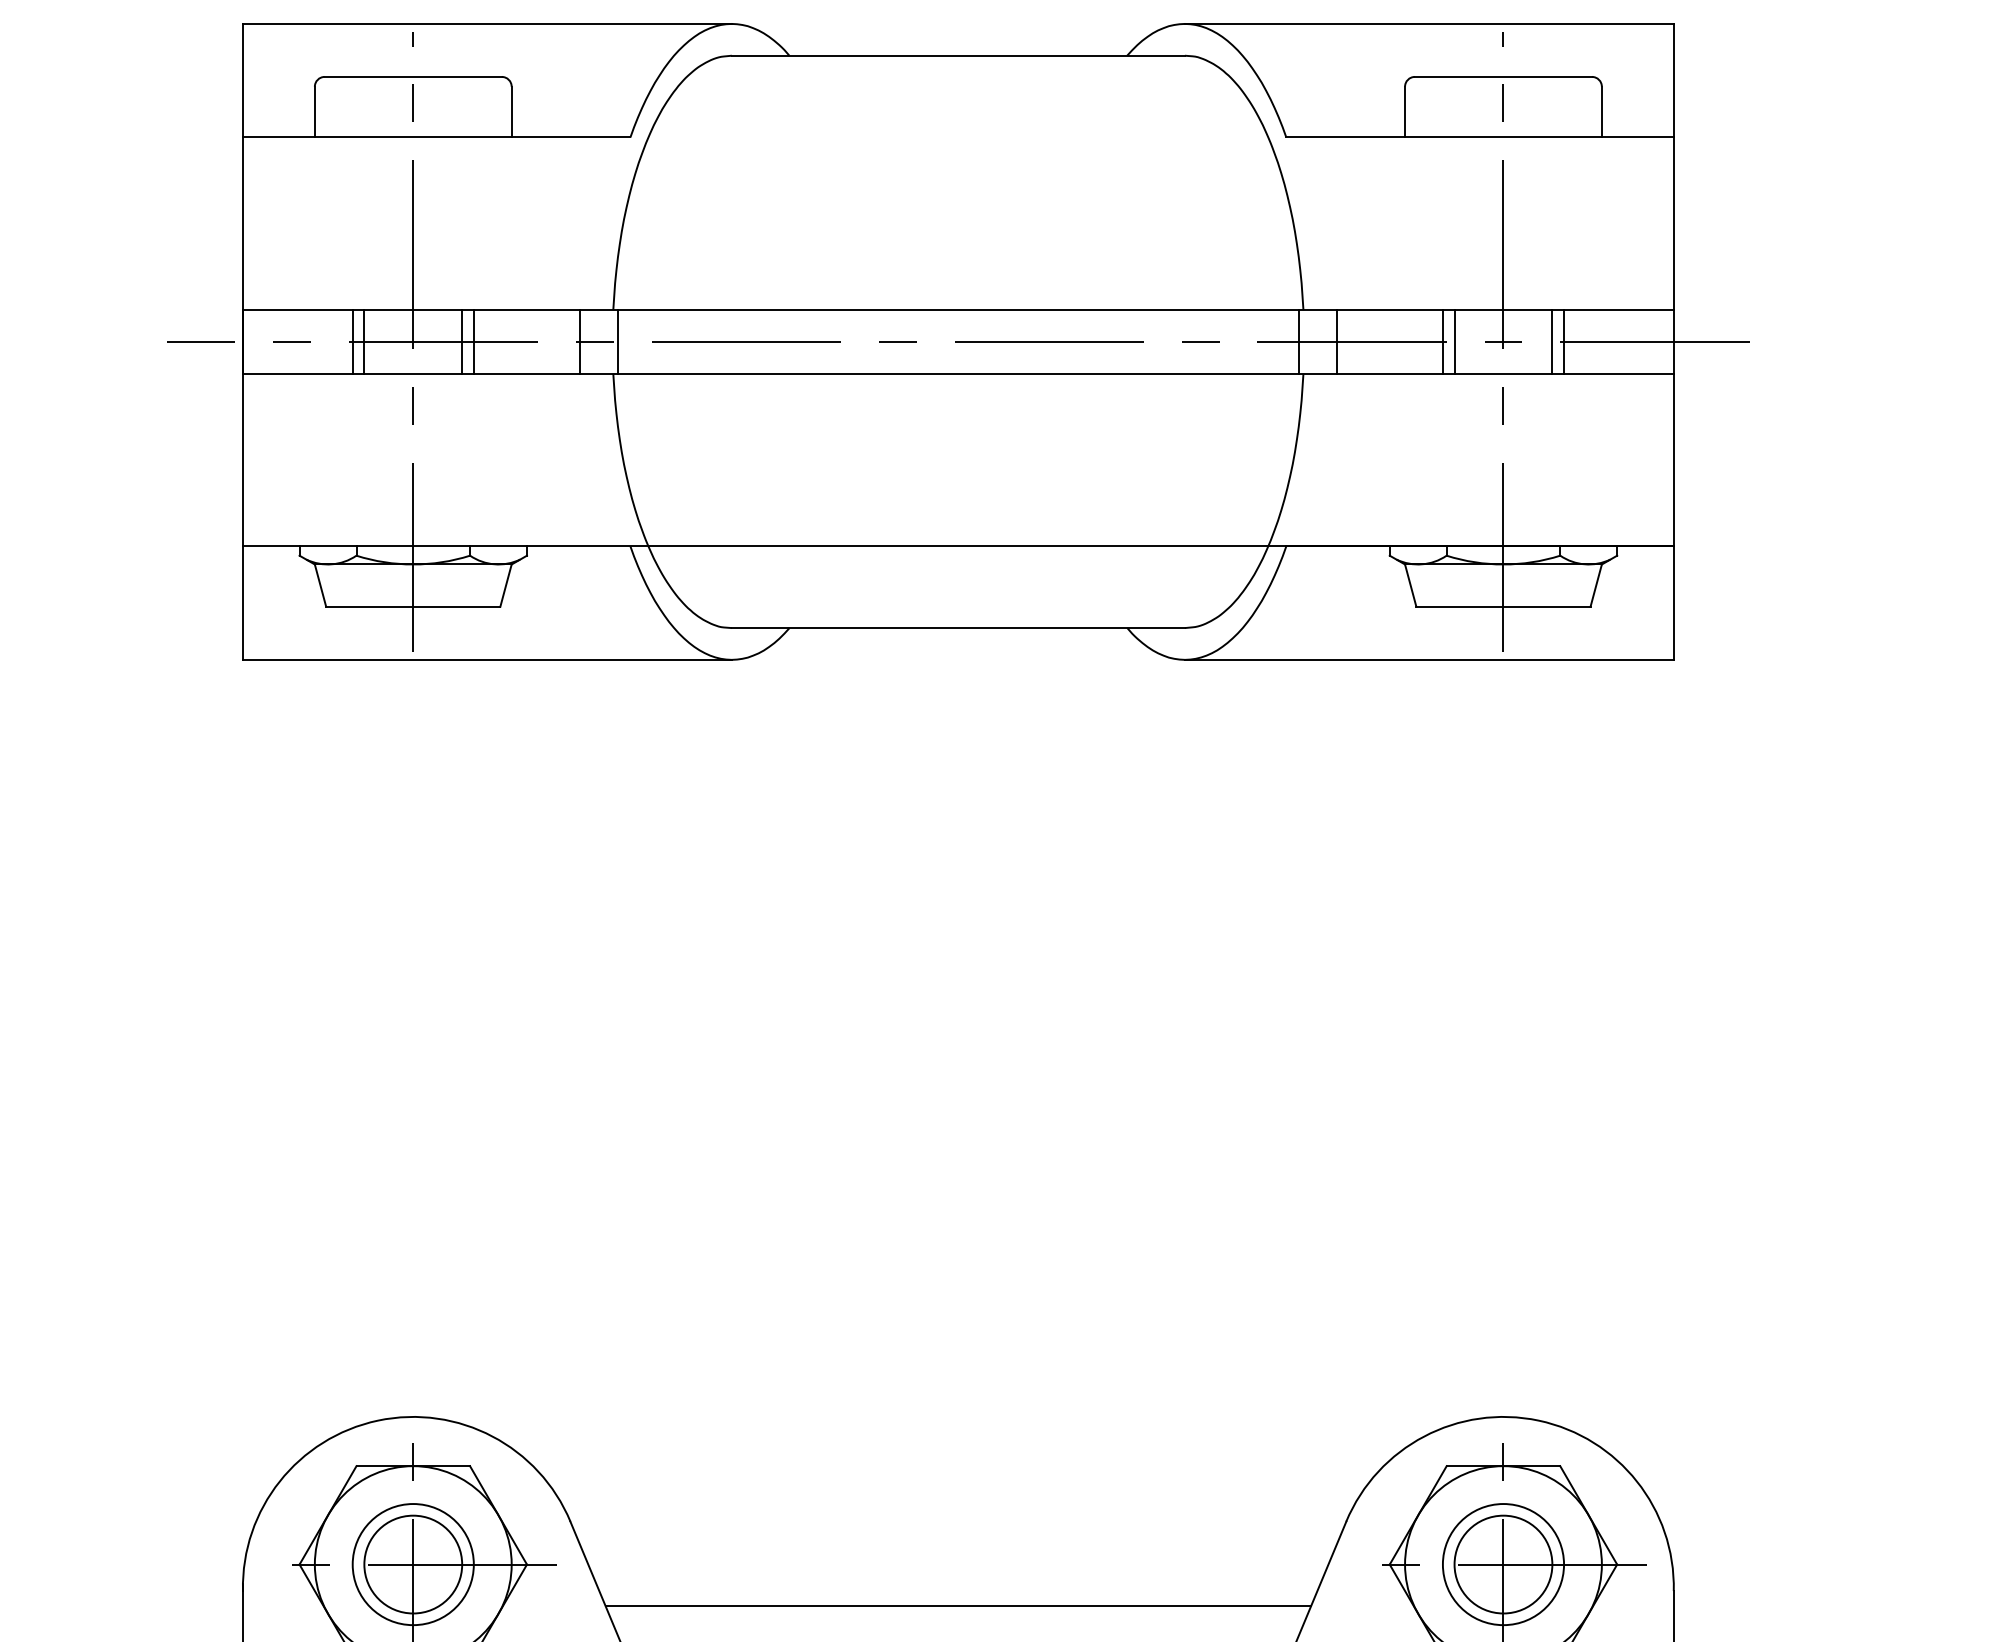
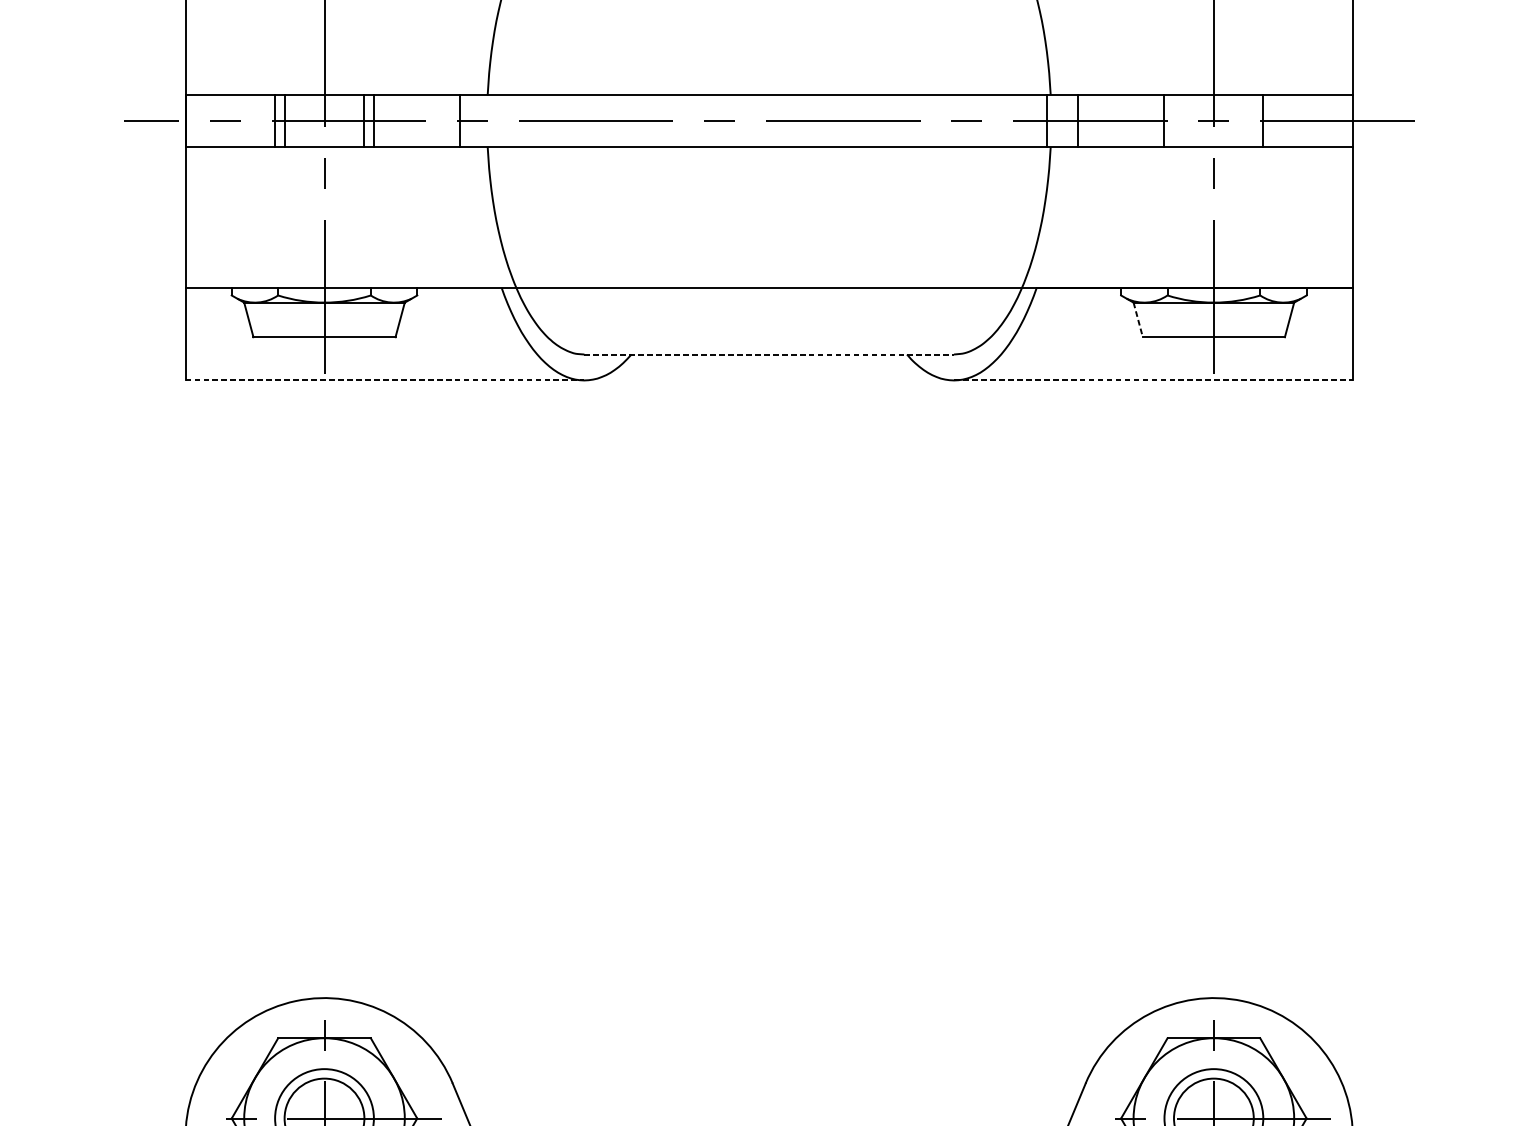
line: (617, 341) -> (491, 120), removed
line: (1454, 341) -> (1173, 120), removed
line: (1552, 341) -> (1253, 120), removed
line: (1410, 585) -> (1138, 319), solid -> dashed
line: (958, 628) -> (769, 354), solid -> dashed
line: (487, 659) -> (385, 380), solid -> dashed
line: (1429, 659) -> (1153, 380), solid -> dashed

